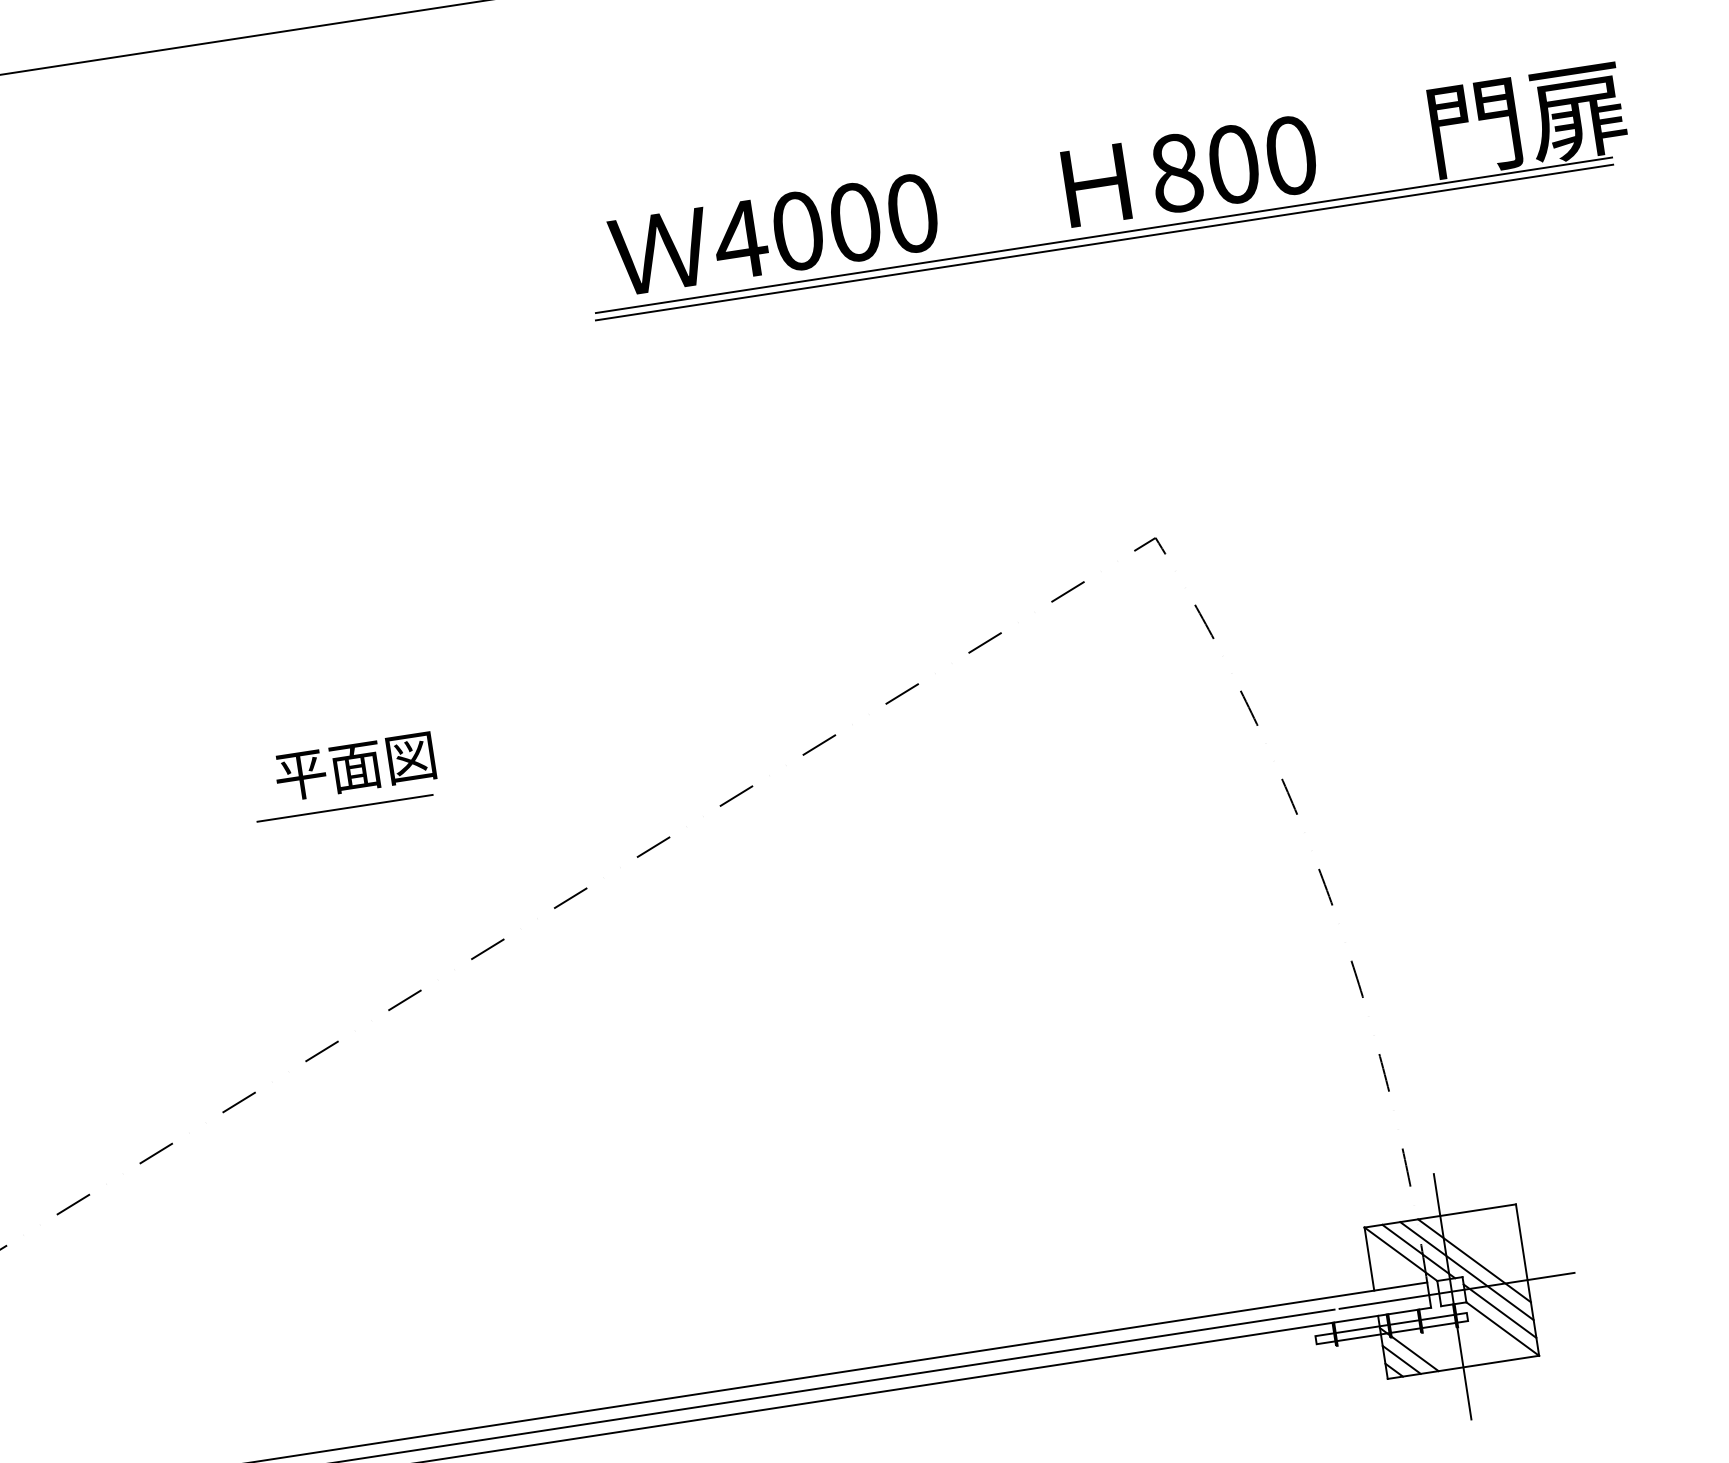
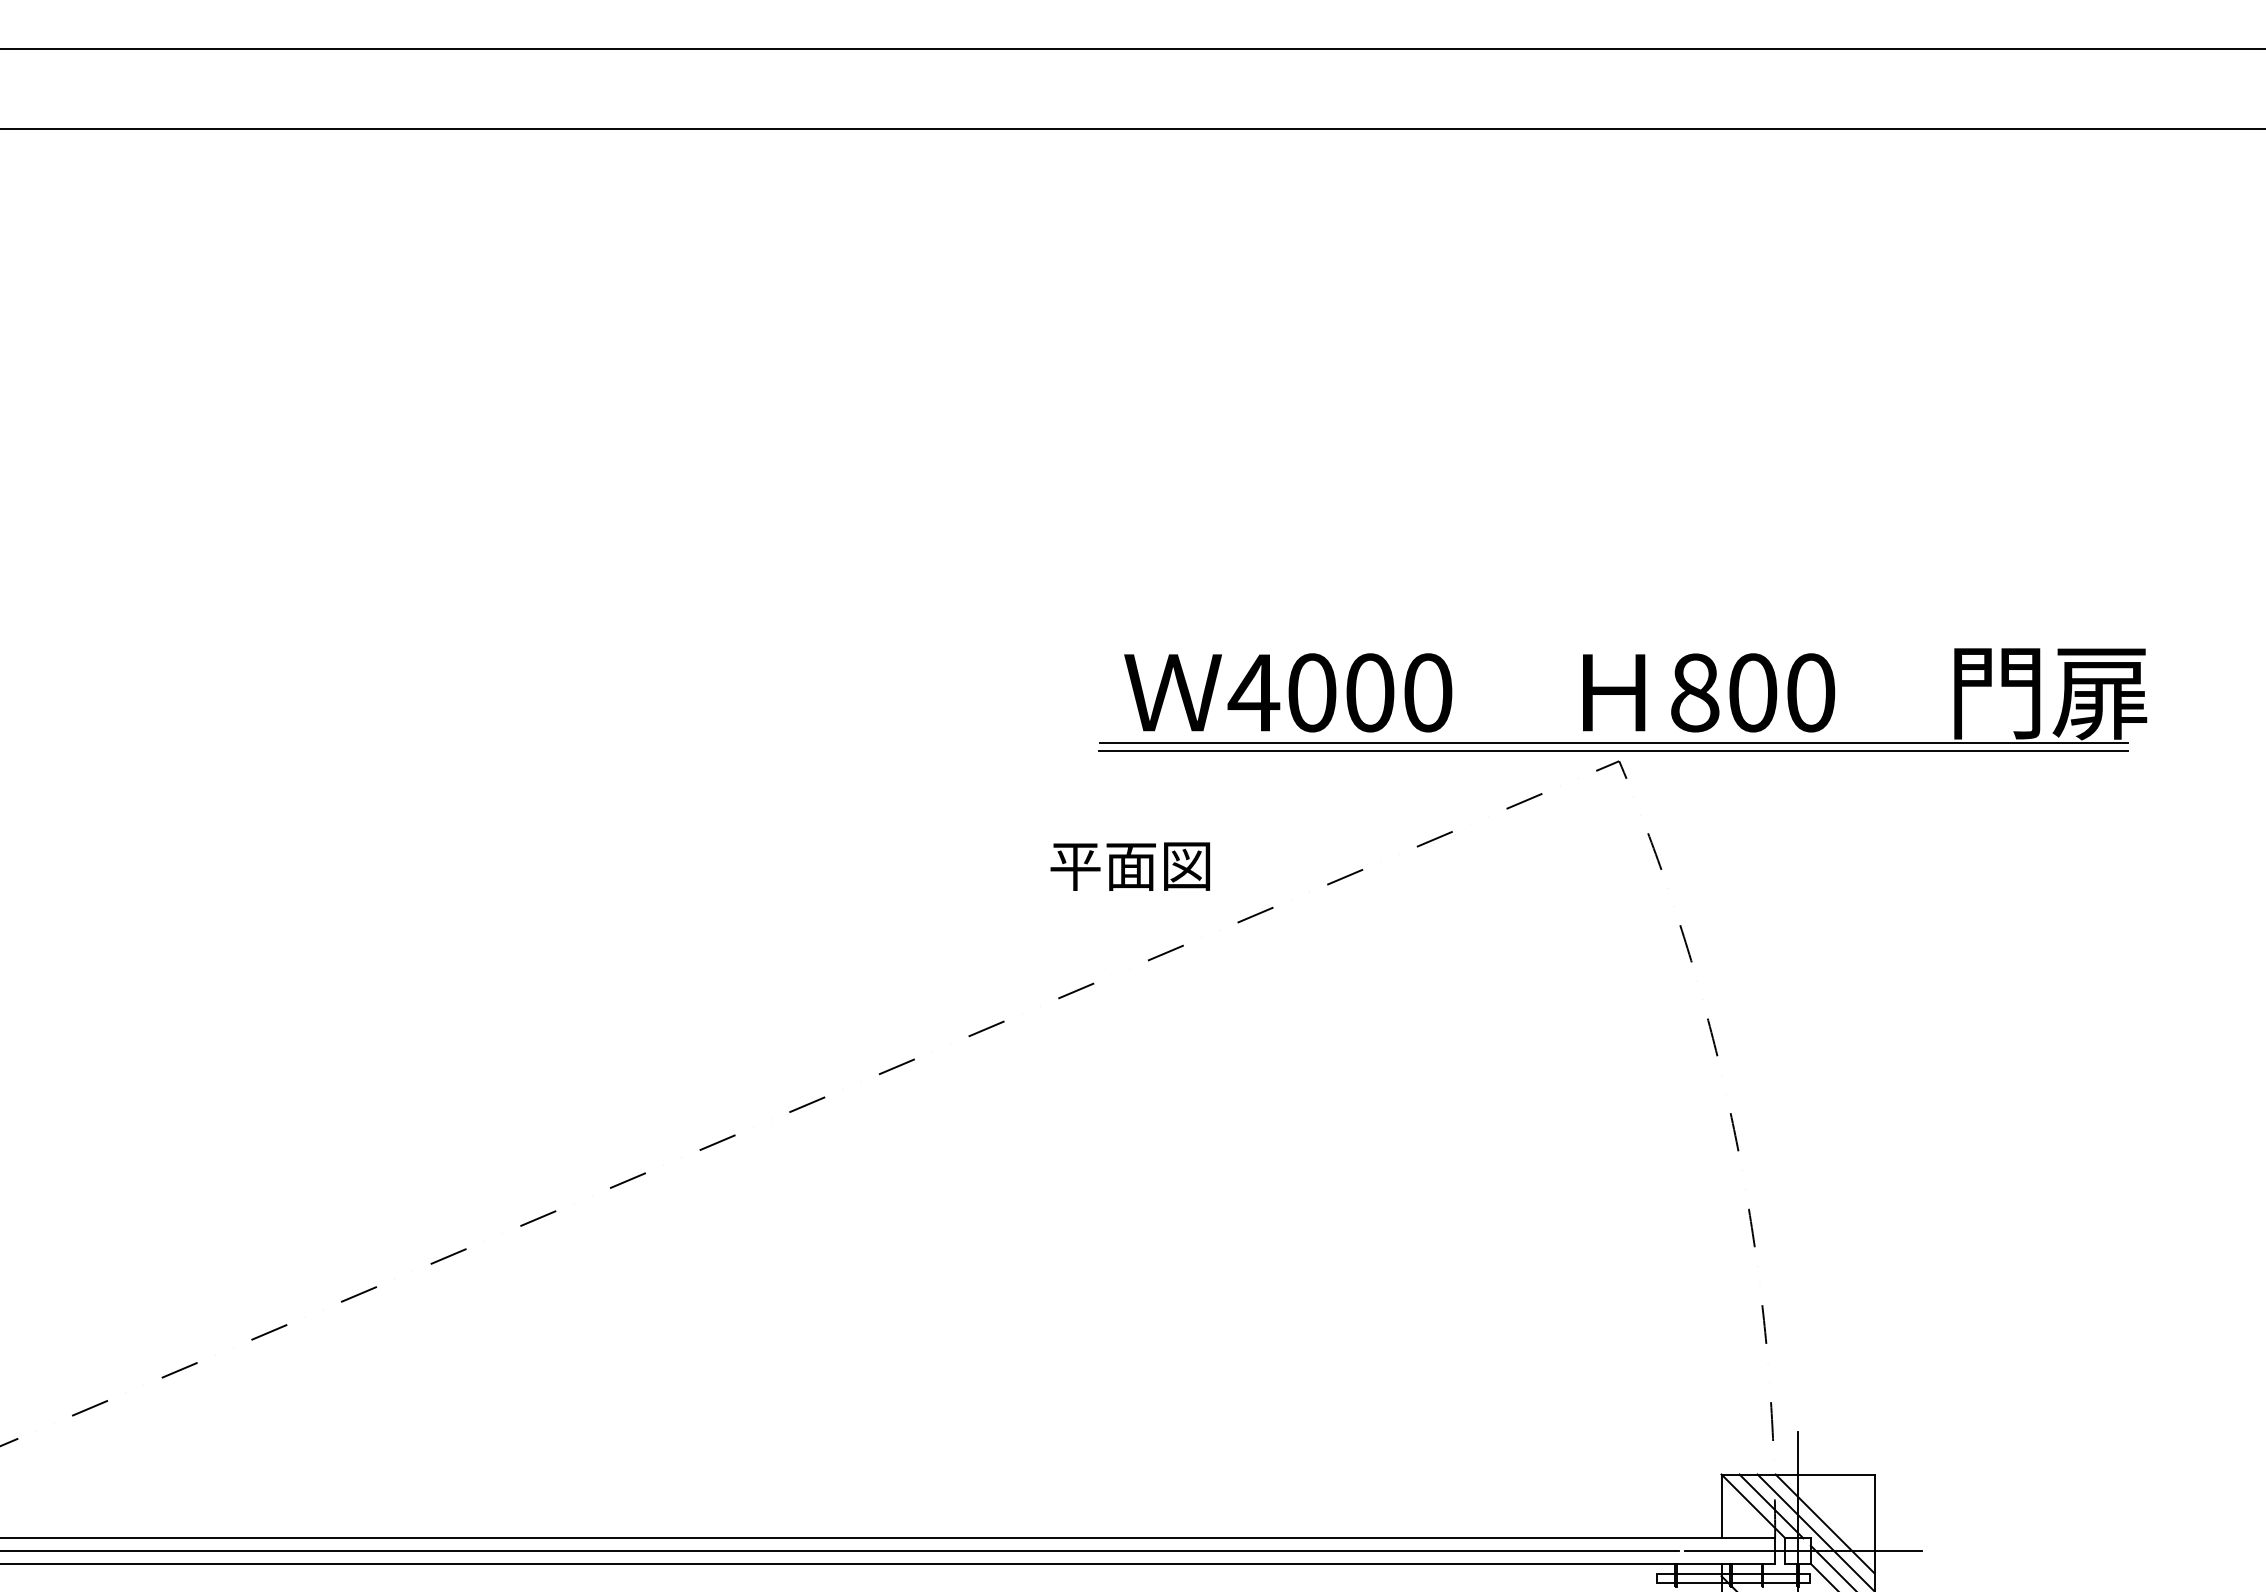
part: (1105, 190) -> (1622, 699), moved
text: (354, 767) -> (1129, 866), moved
line: (344, 808) -> (776, 905), removed

